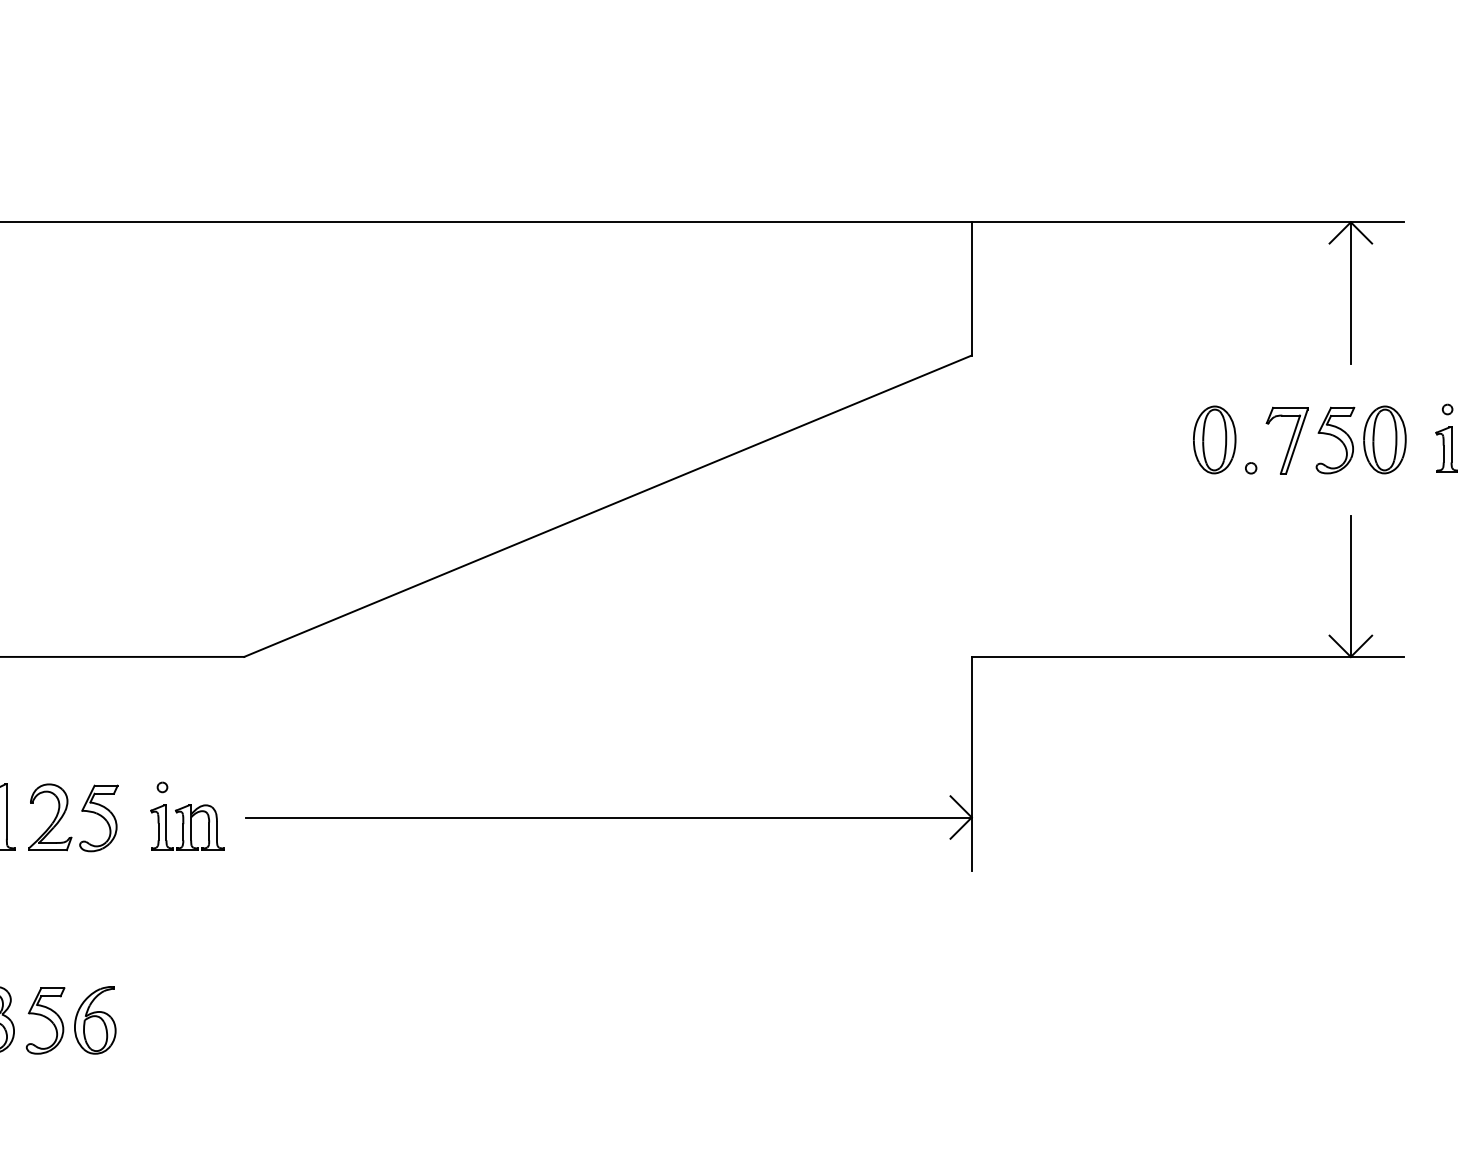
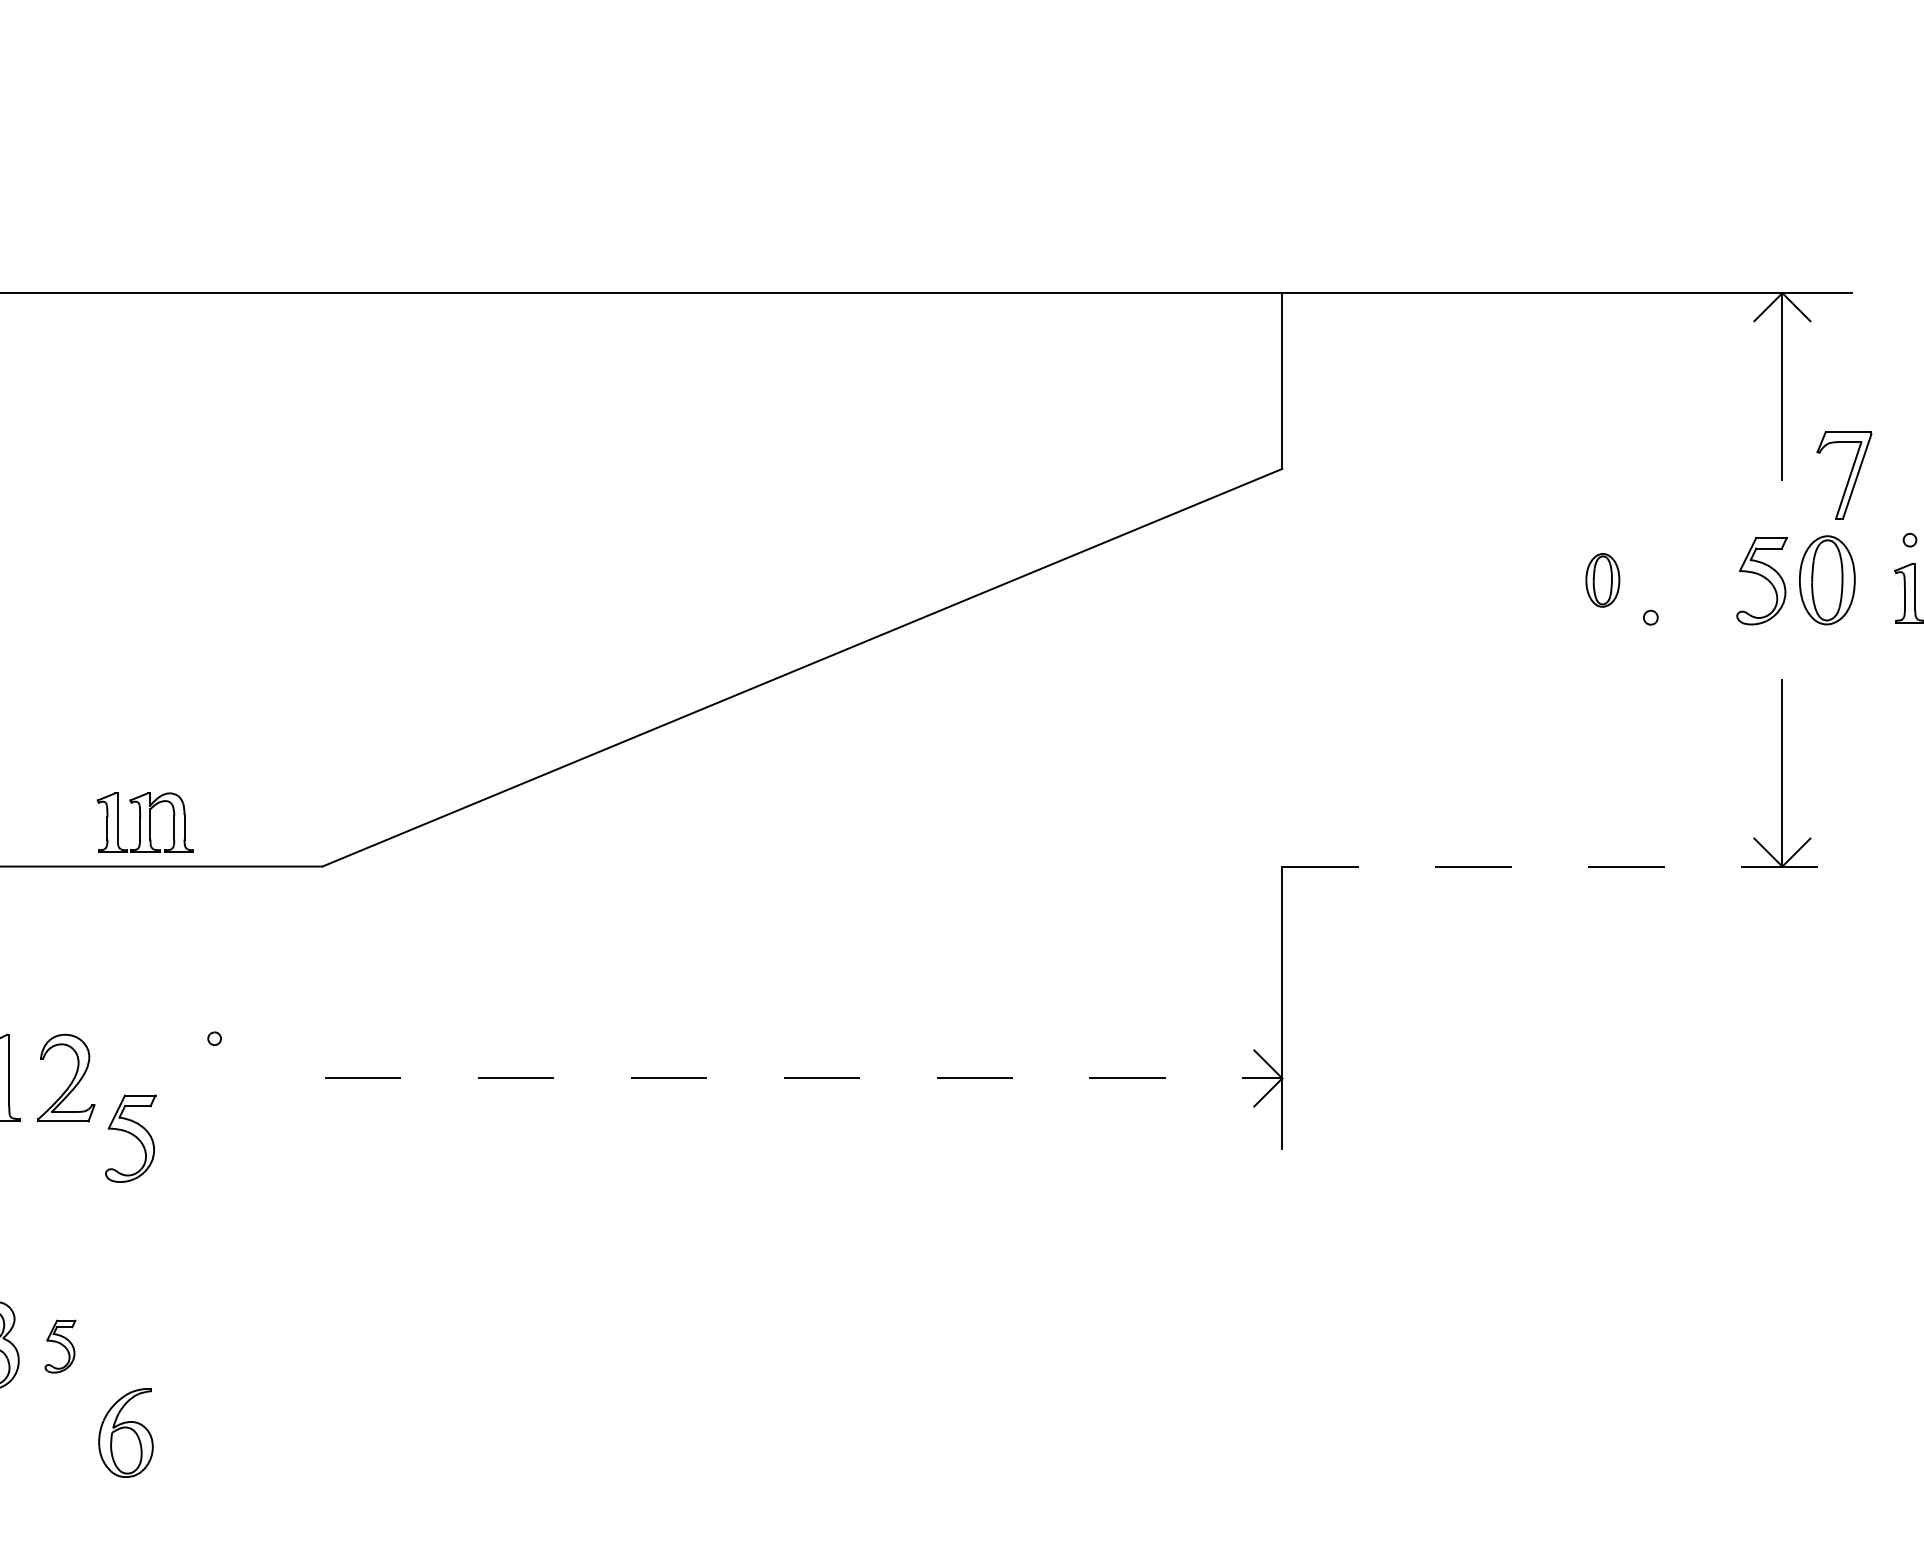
part: (1214, 440) -> (1602, 580), size x0.6
part: (1287, 440) -> (1844, 475), moved
line: (1187, 656) -> (1567, 866), solid -> dashed
line: (608, 817) -> (803, 1078), solid -> dashed
part: (98, 818) -> (130, 1138), moved
part: (186, 827) -> (144, 822), moved
part: (94, 1019) -> (125, 1432), moved
part: (45, 1020) -> (60, 1346), size x0.6

